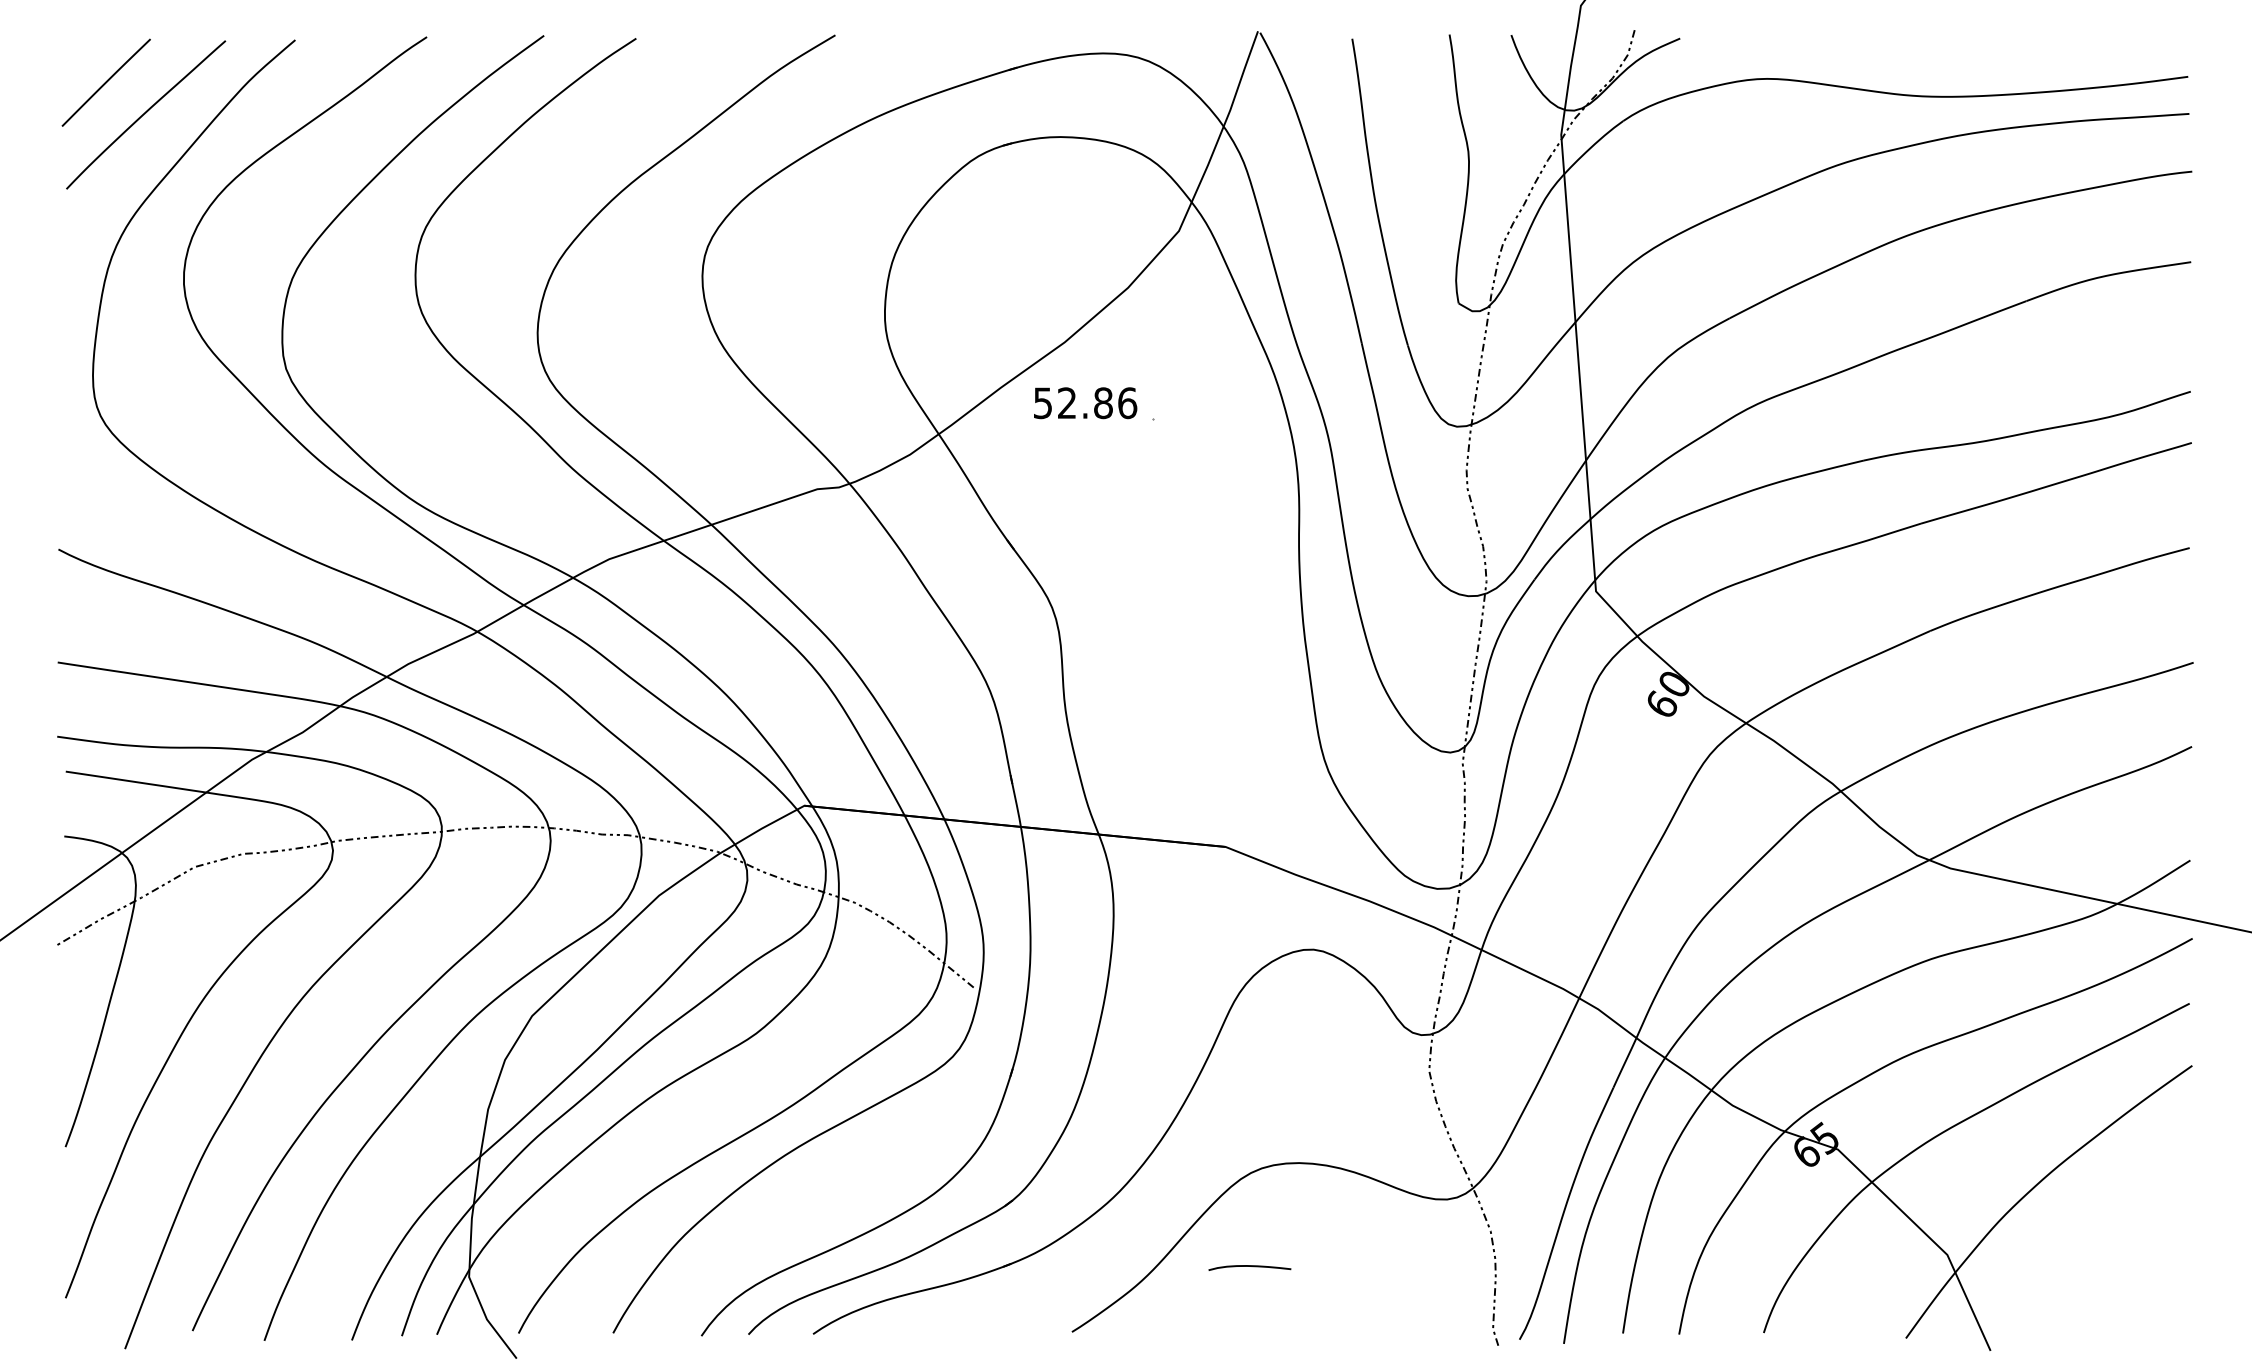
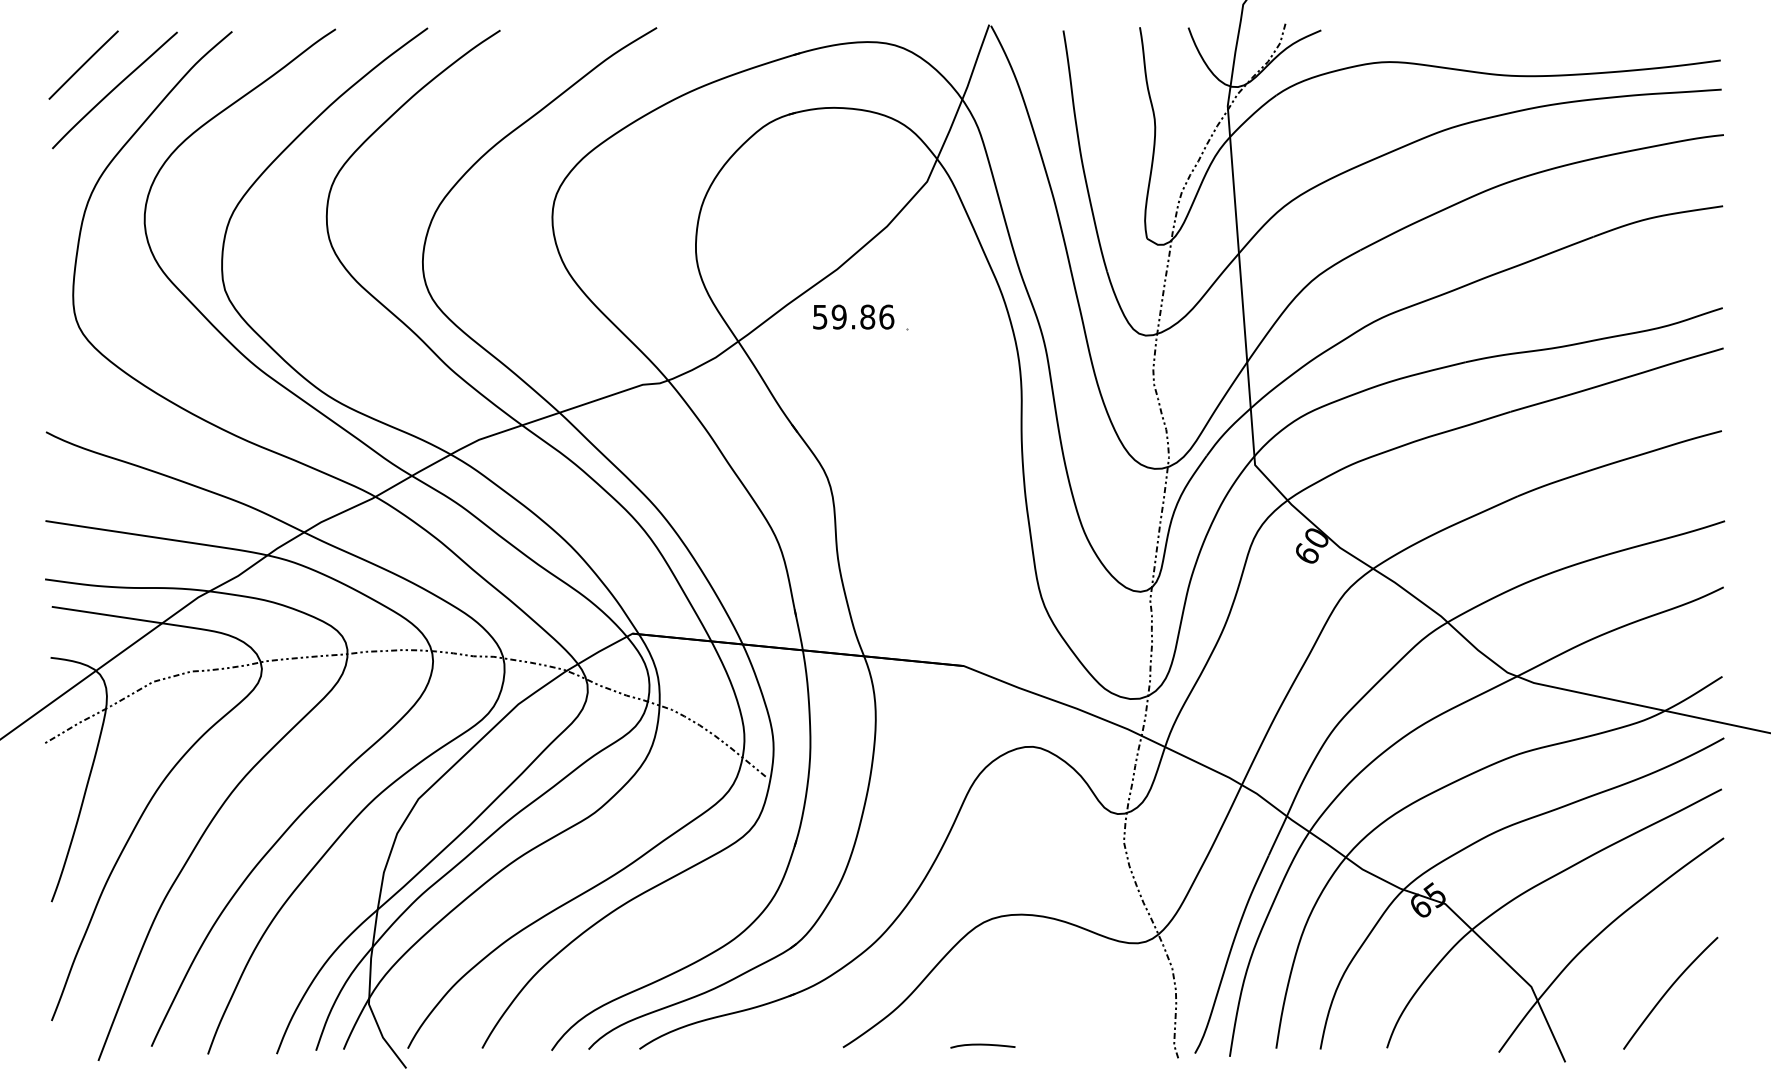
text: (1066, 402) -> (838, 316), 52.86 -> 59.86
curve: (2123, 1259) -> (1669, 990), added
curve: (1249, 1267) -> (982, 1045), moved

